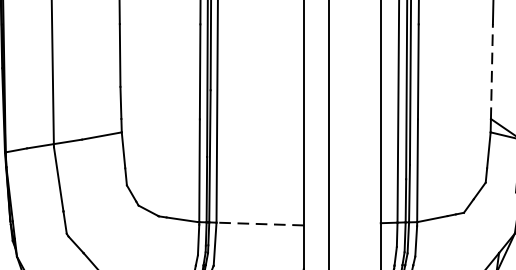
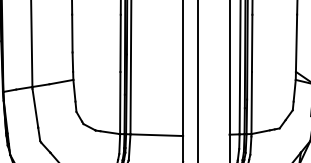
line: (491, 71) -> (296, 43), dashed -> solid
line: (259, 224) -> (156, 135), dashed -> solid

